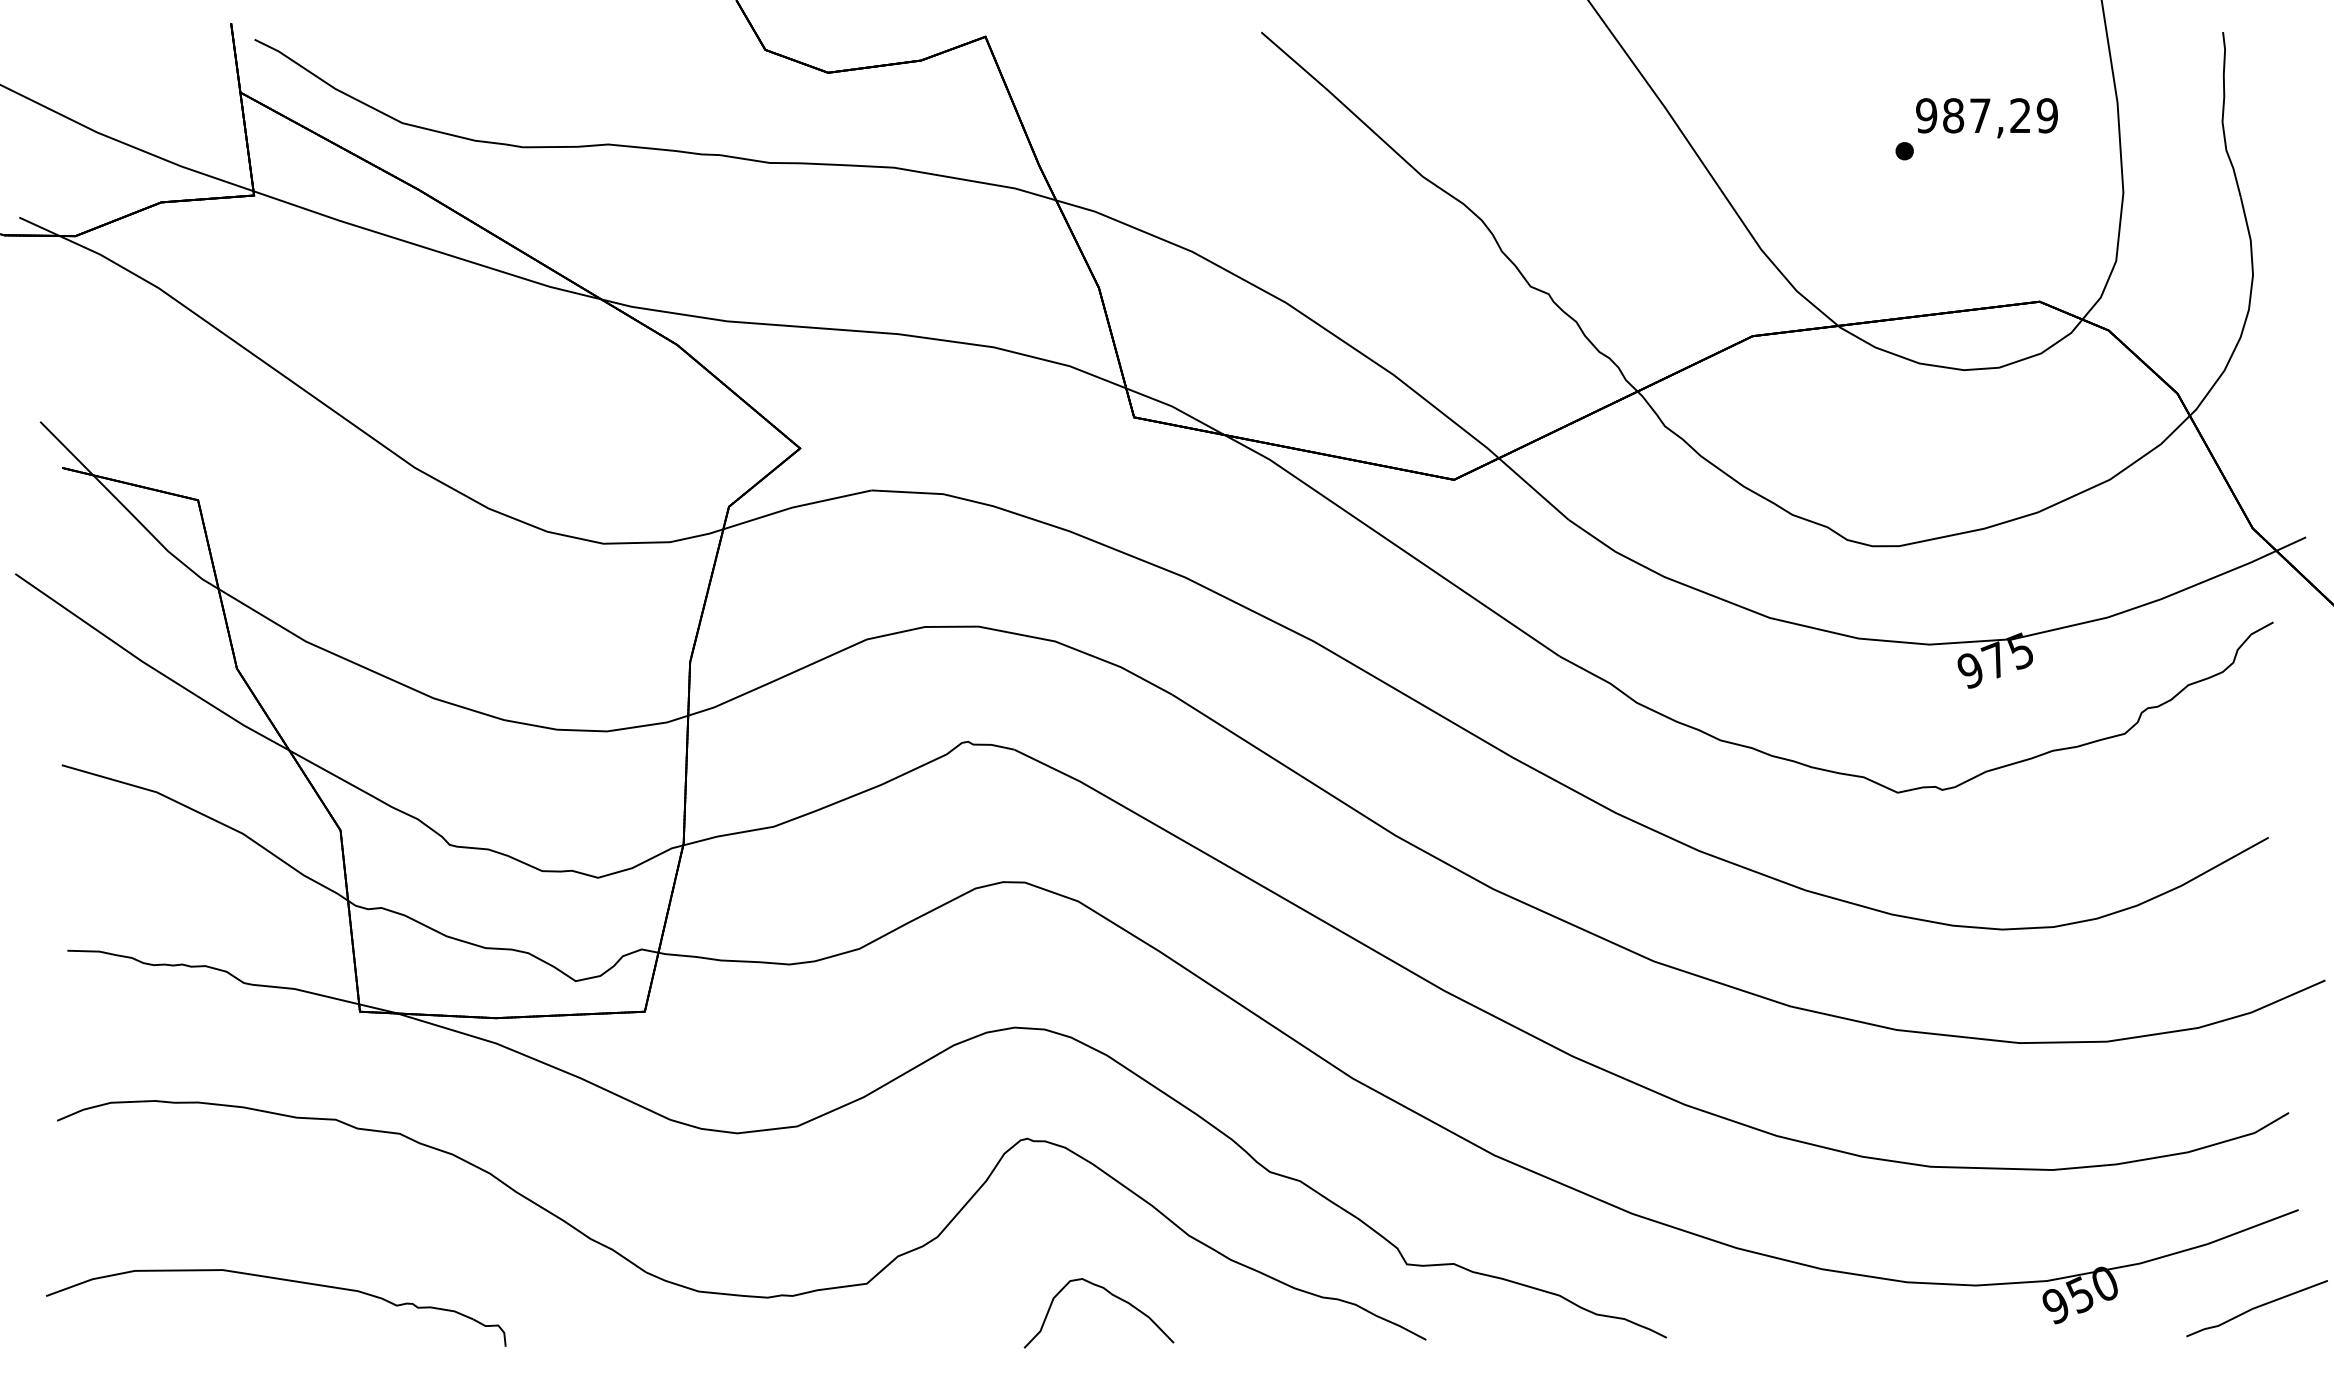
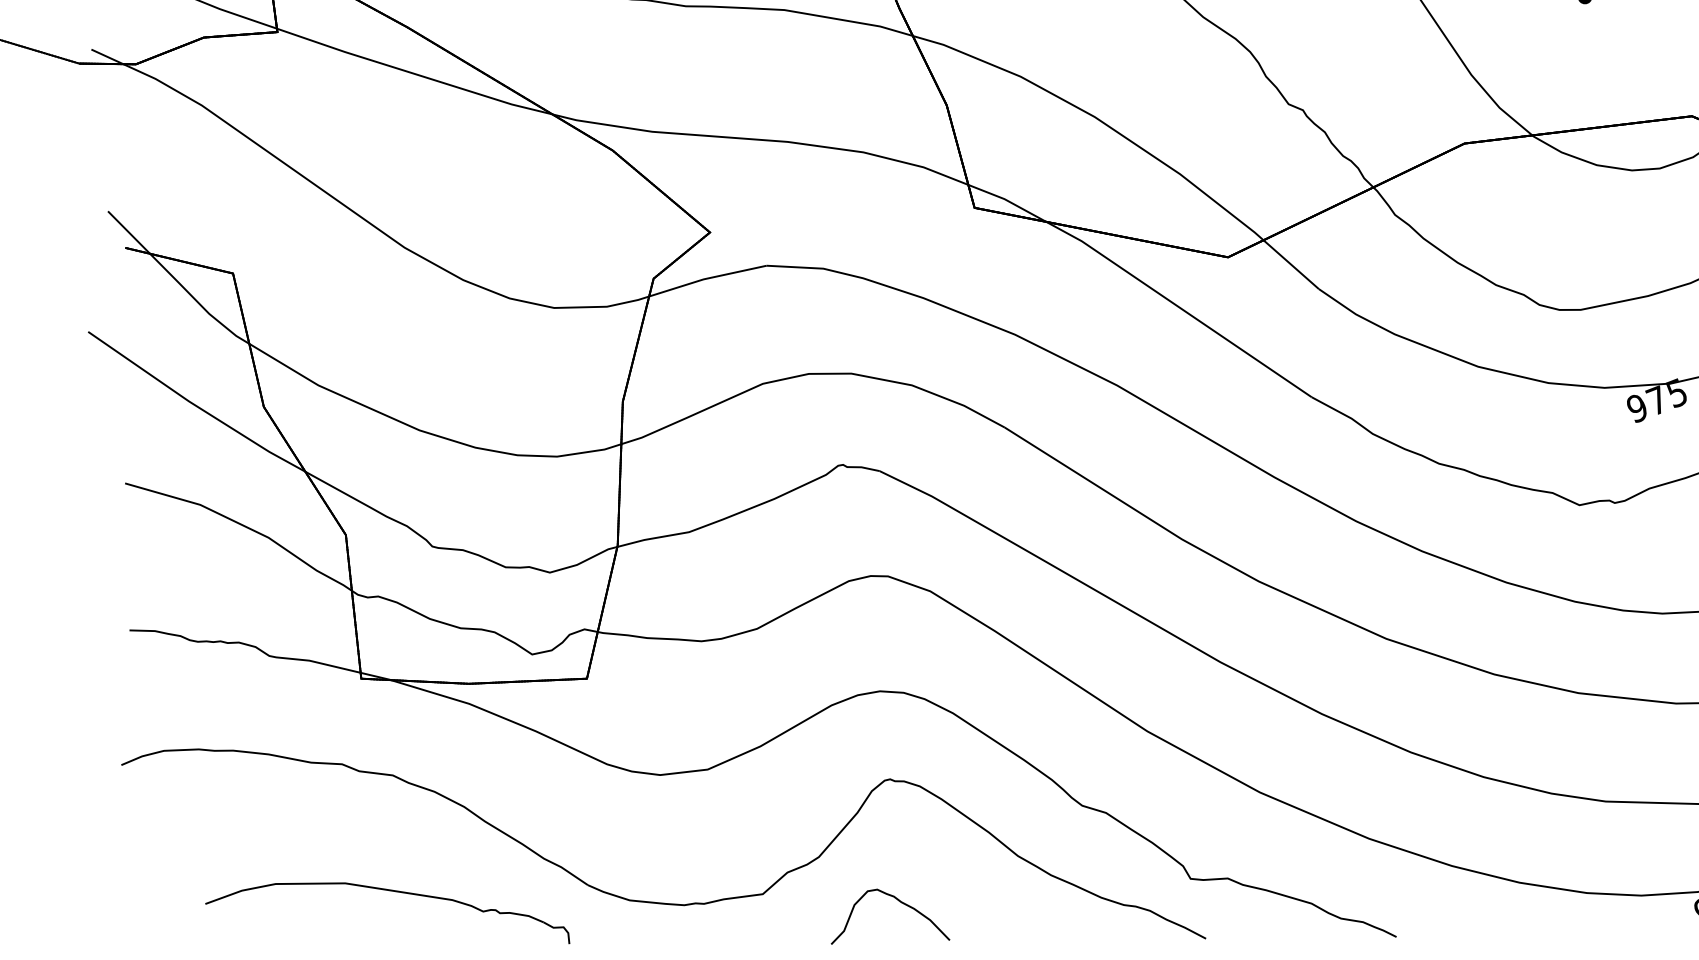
part: (281, 1280) -> (391, 891), moved
curve: (1111, 1295) -> (900, 902), moved

